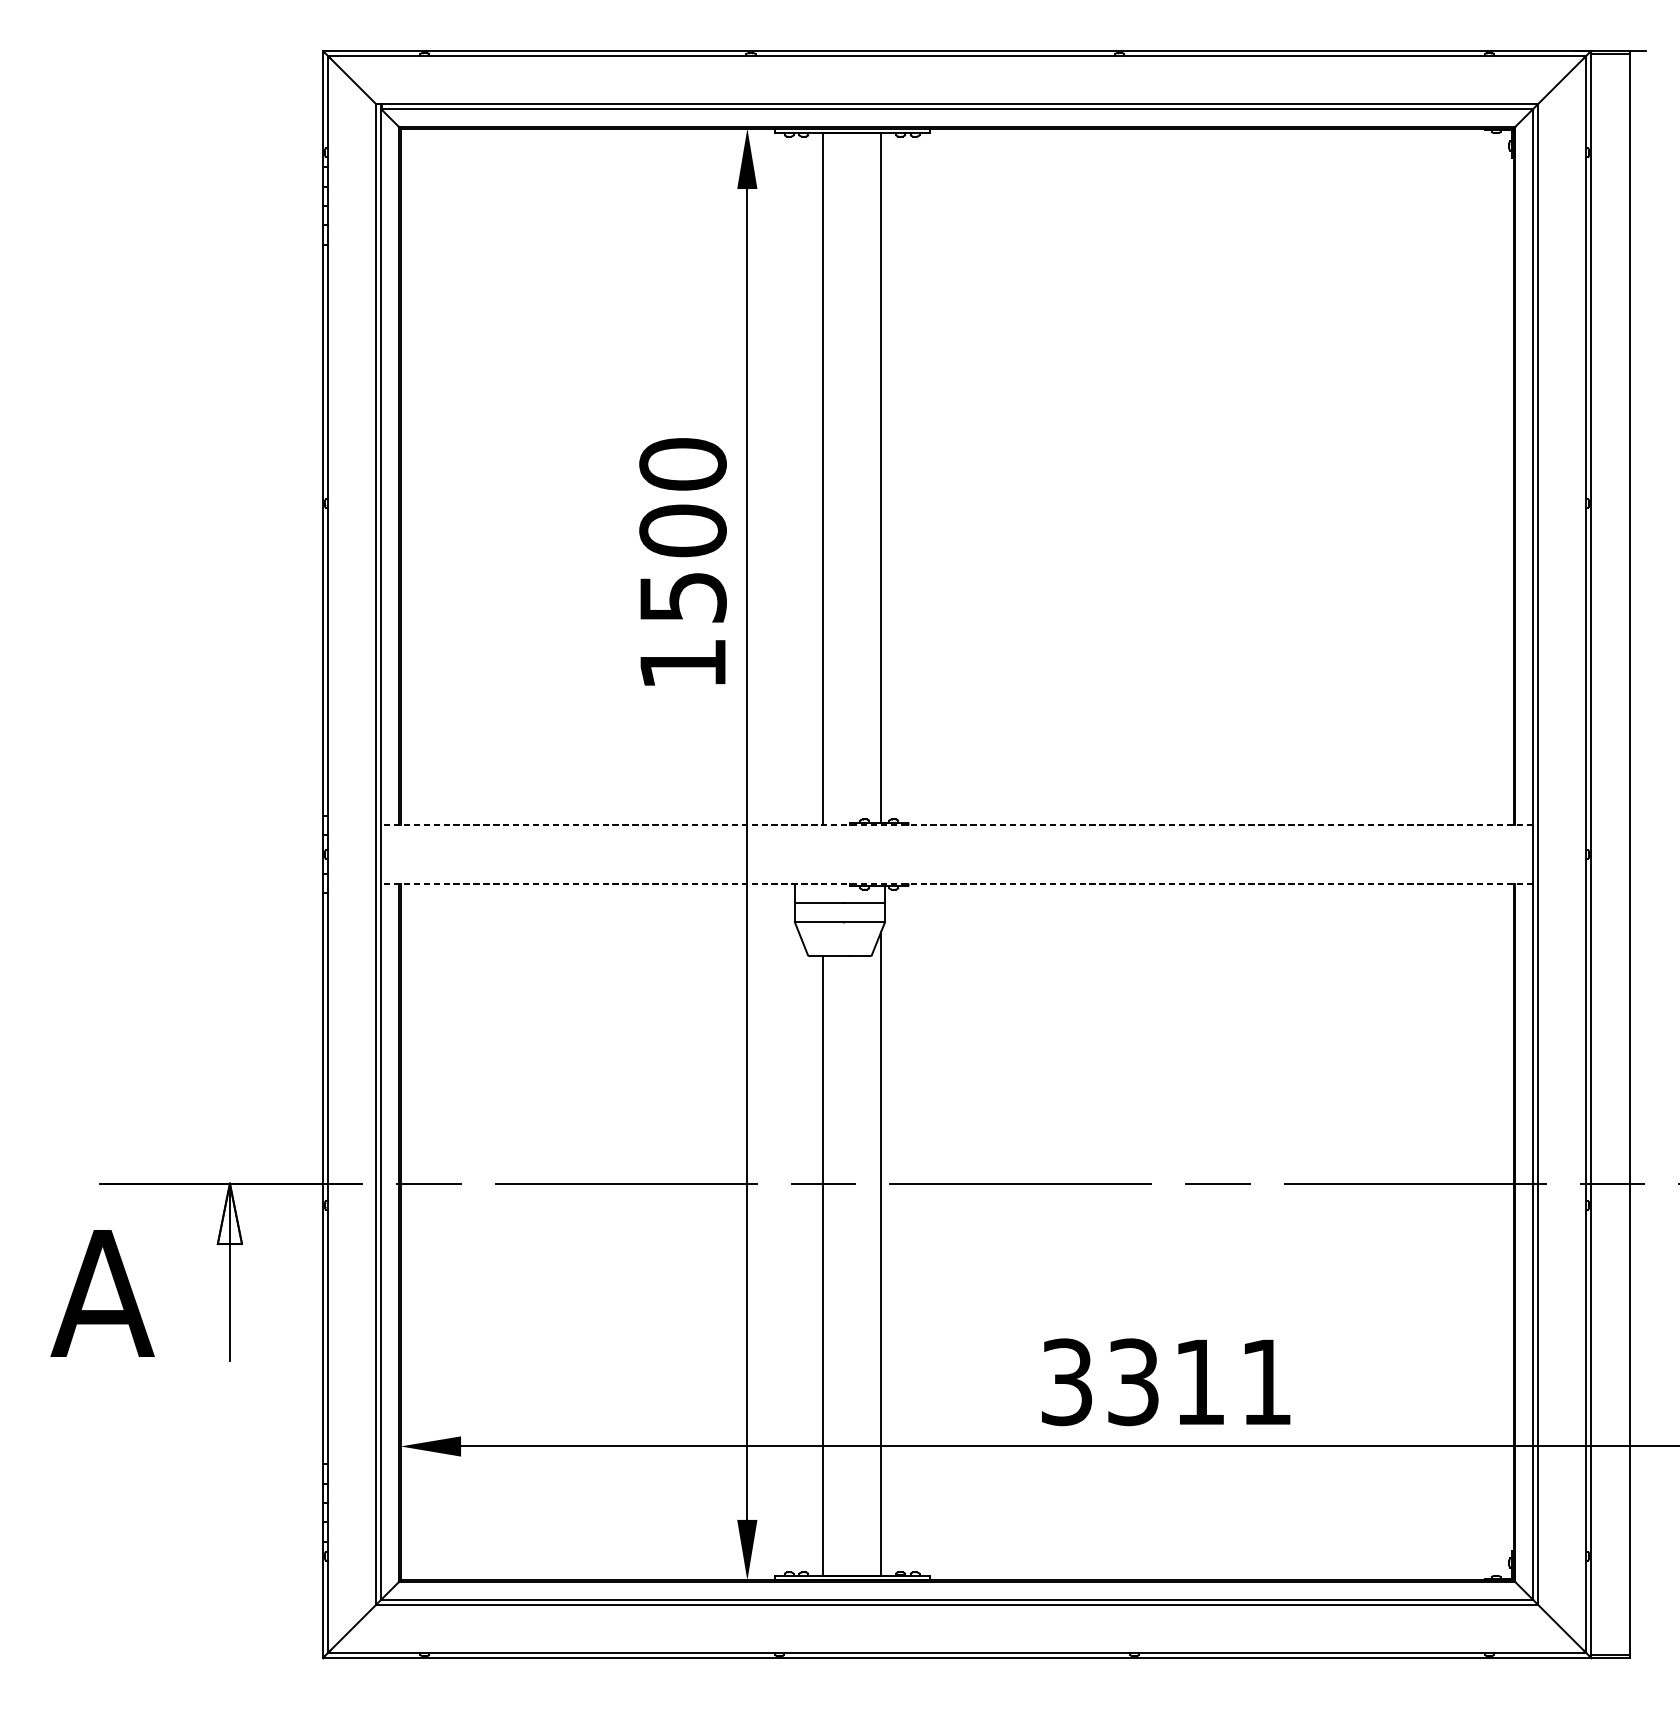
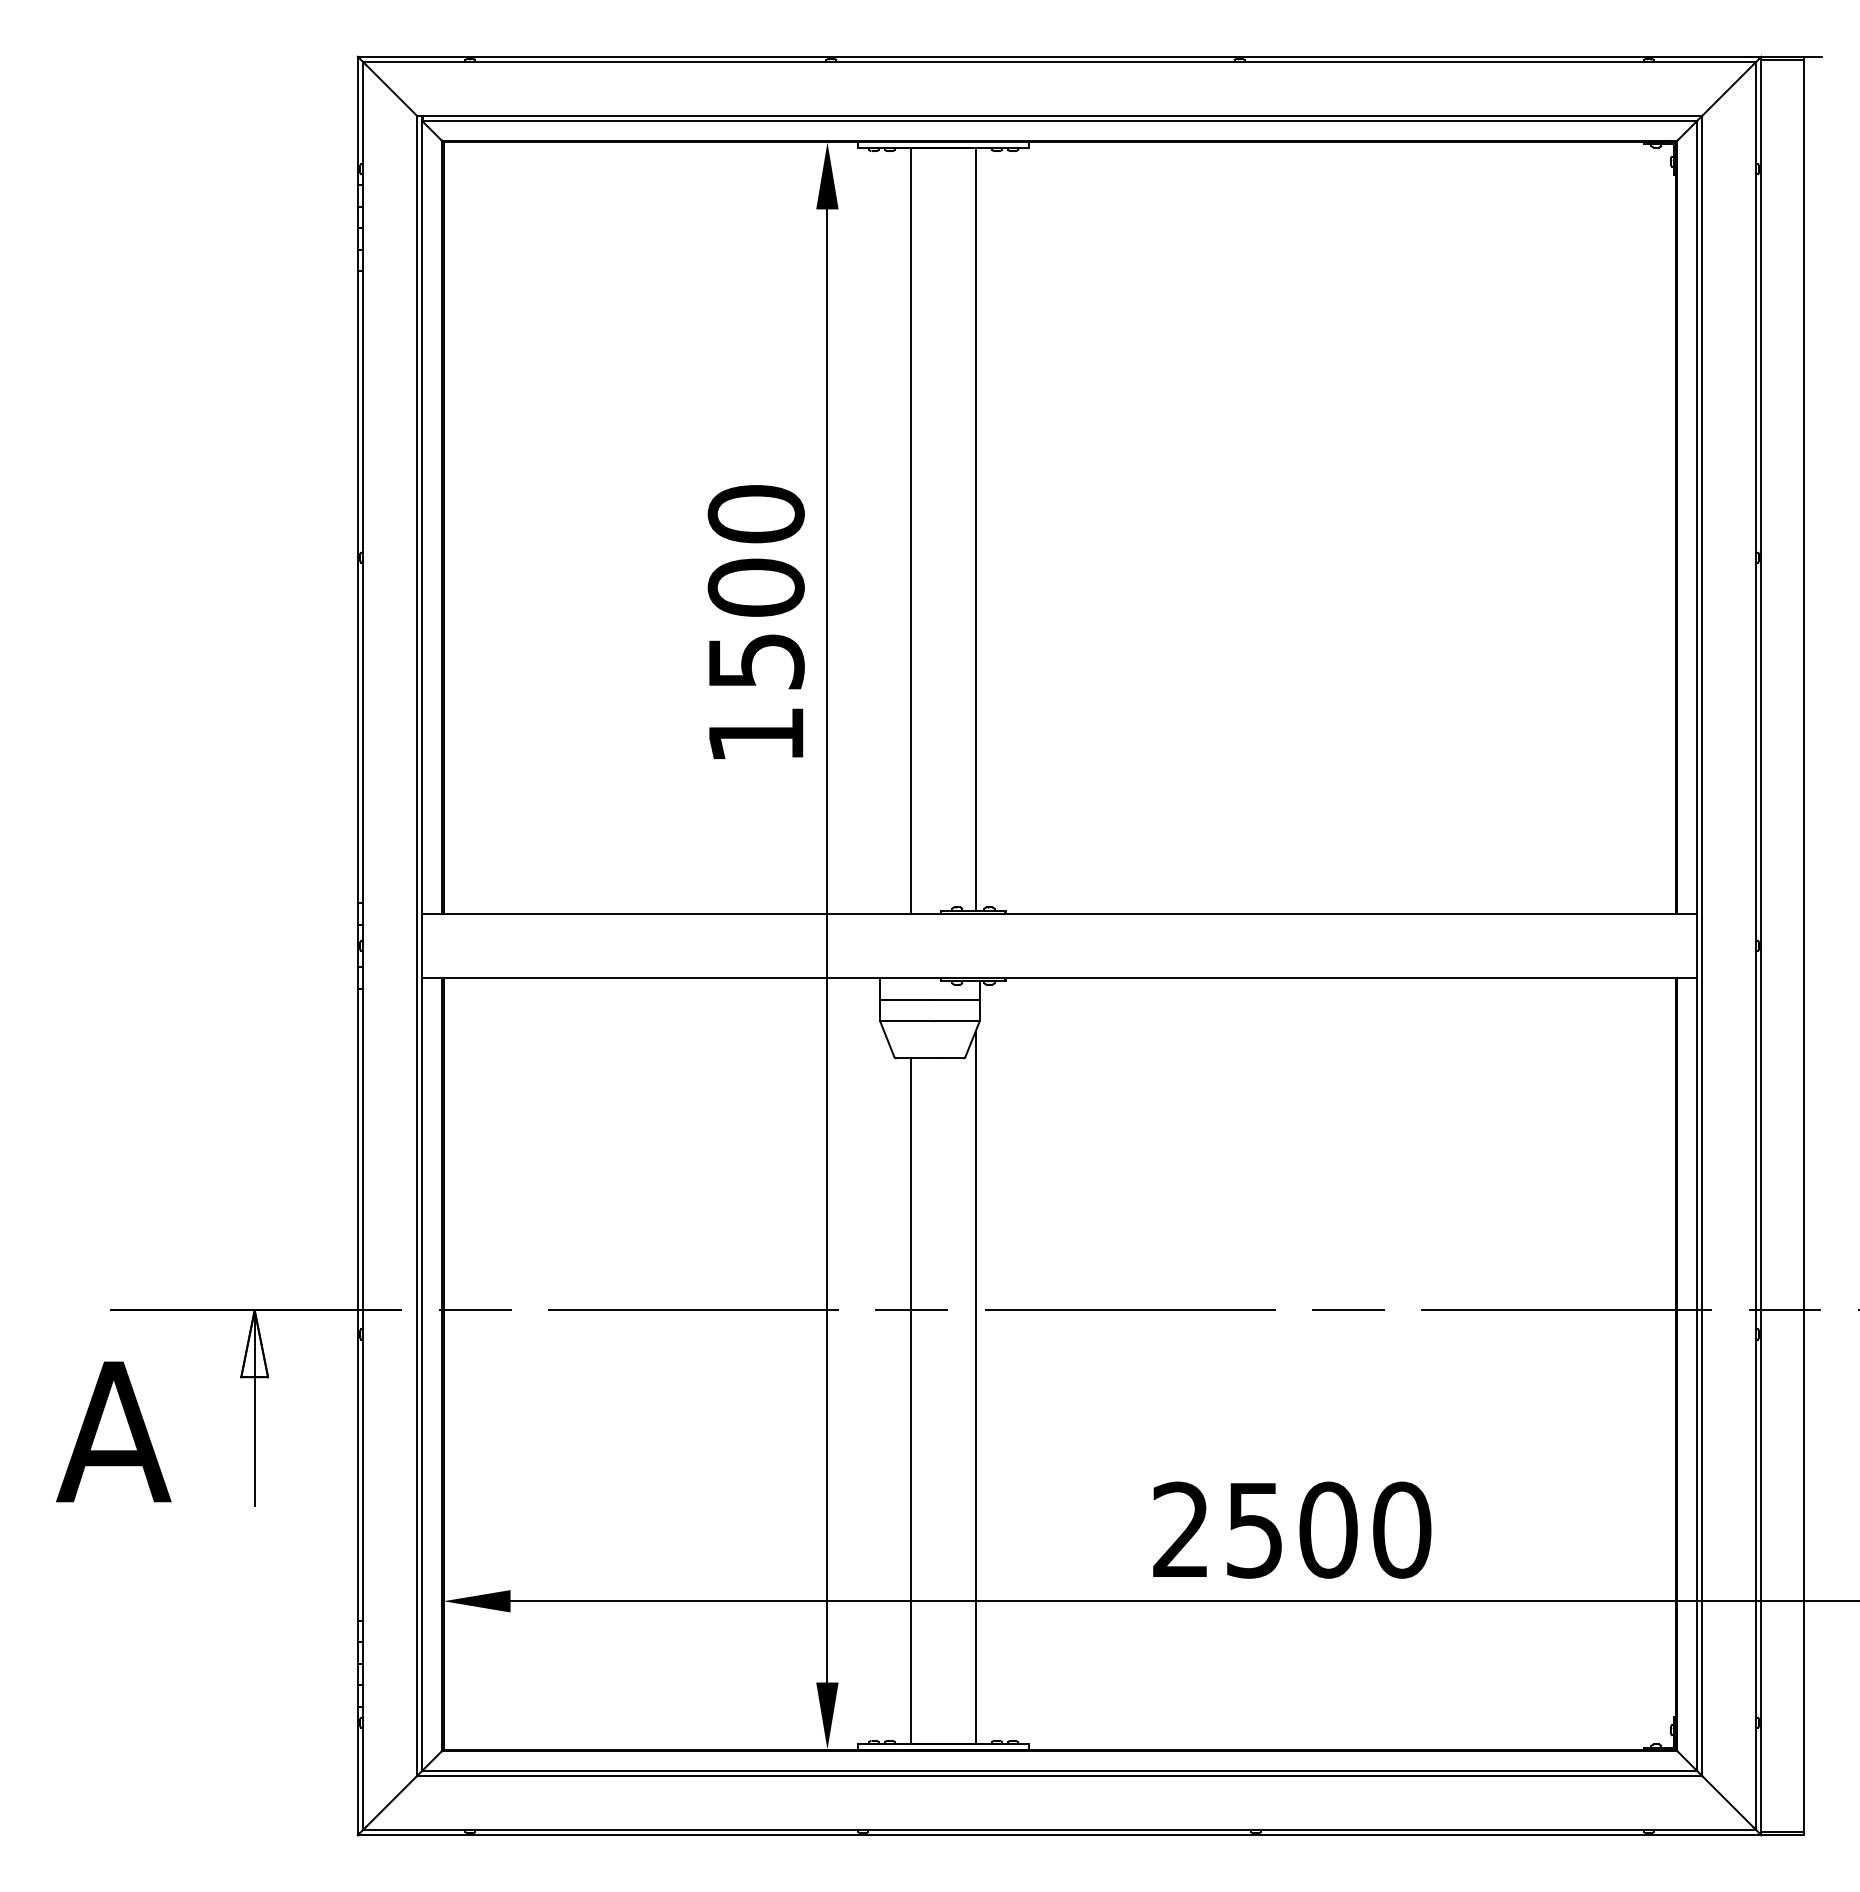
line: (956, 825) -> (1059, 913), dashed -> solid
line: (956, 883) -> (1059, 978), dashed -> solid
text: (1167, 1381) -> (1292, 1529), 3311 -> 2500

